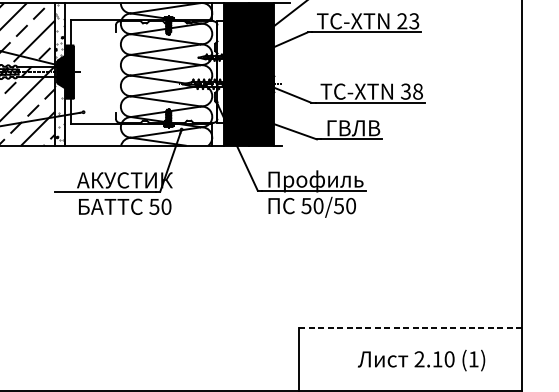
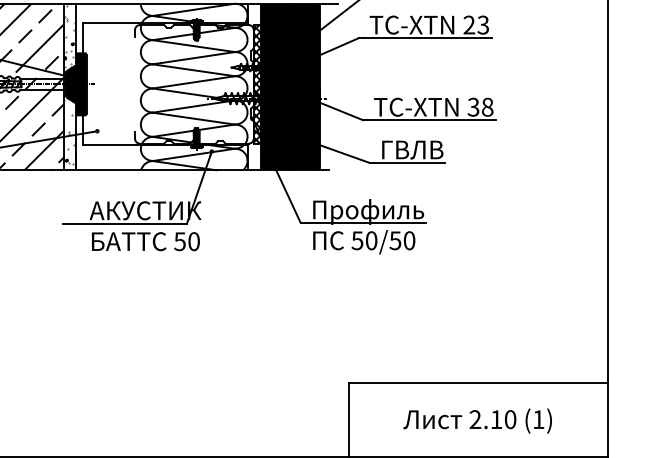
hatch: (219, 72) -> (256, 84), added
line: (410, 327) -> (478, 382), dashed -> solid
text: (421, 360) -> (477, 420), moved

